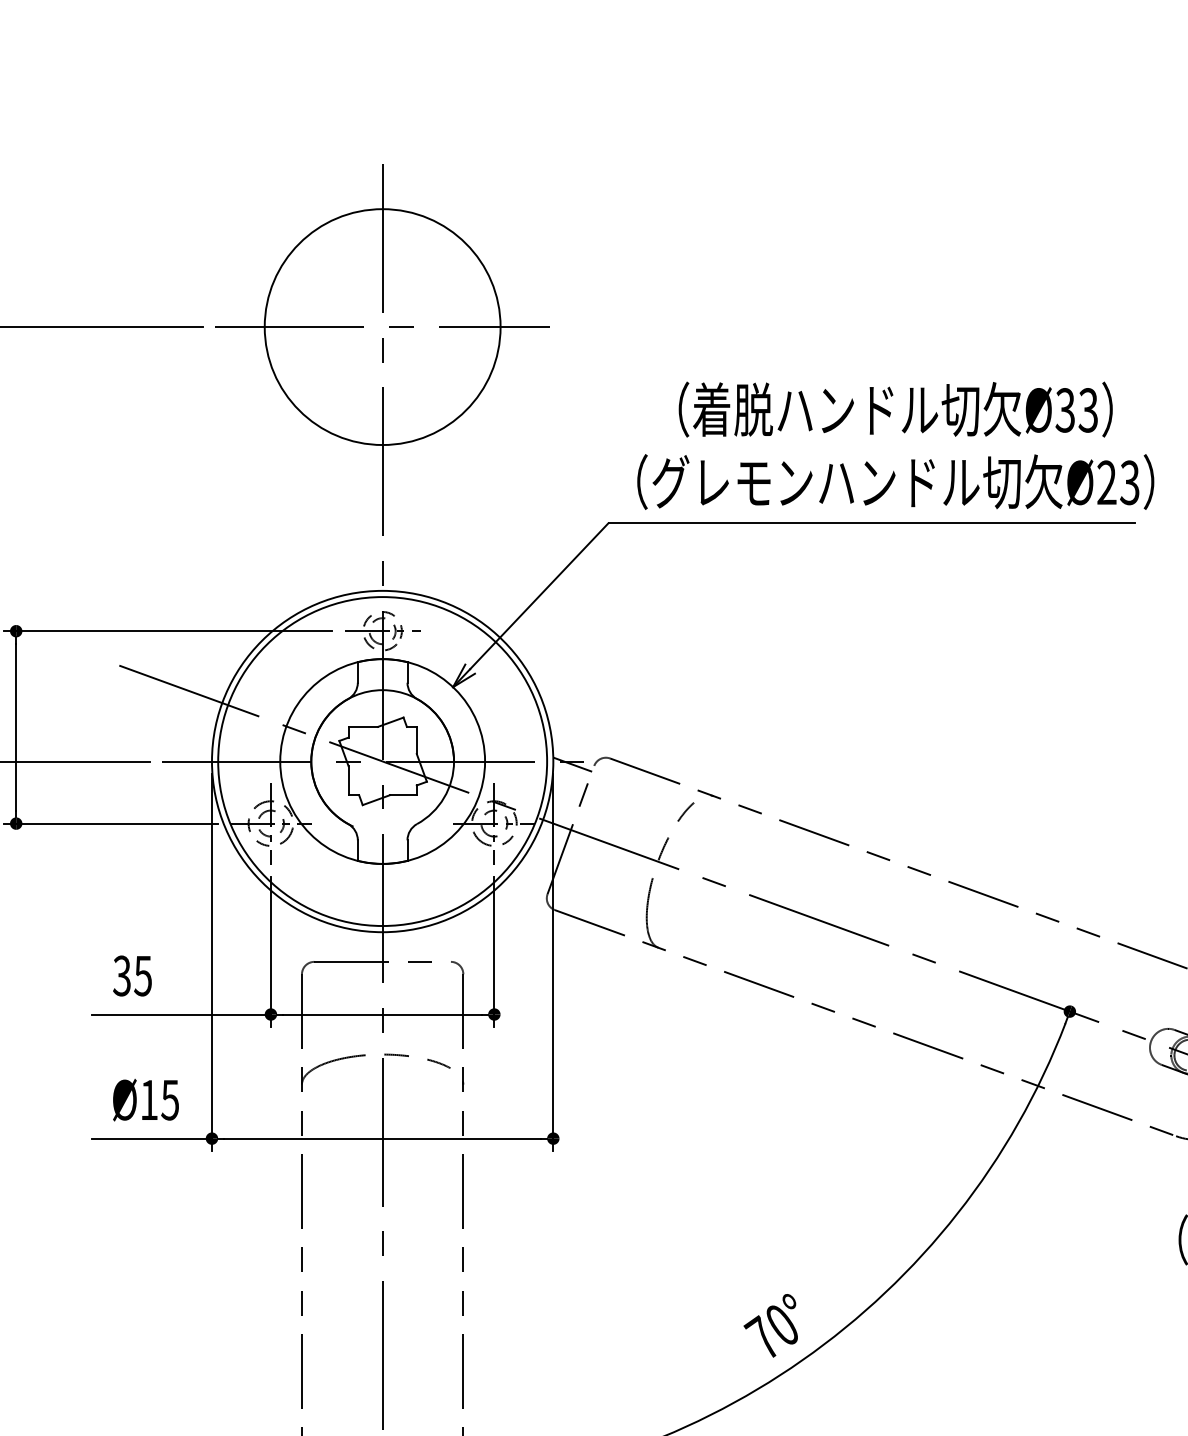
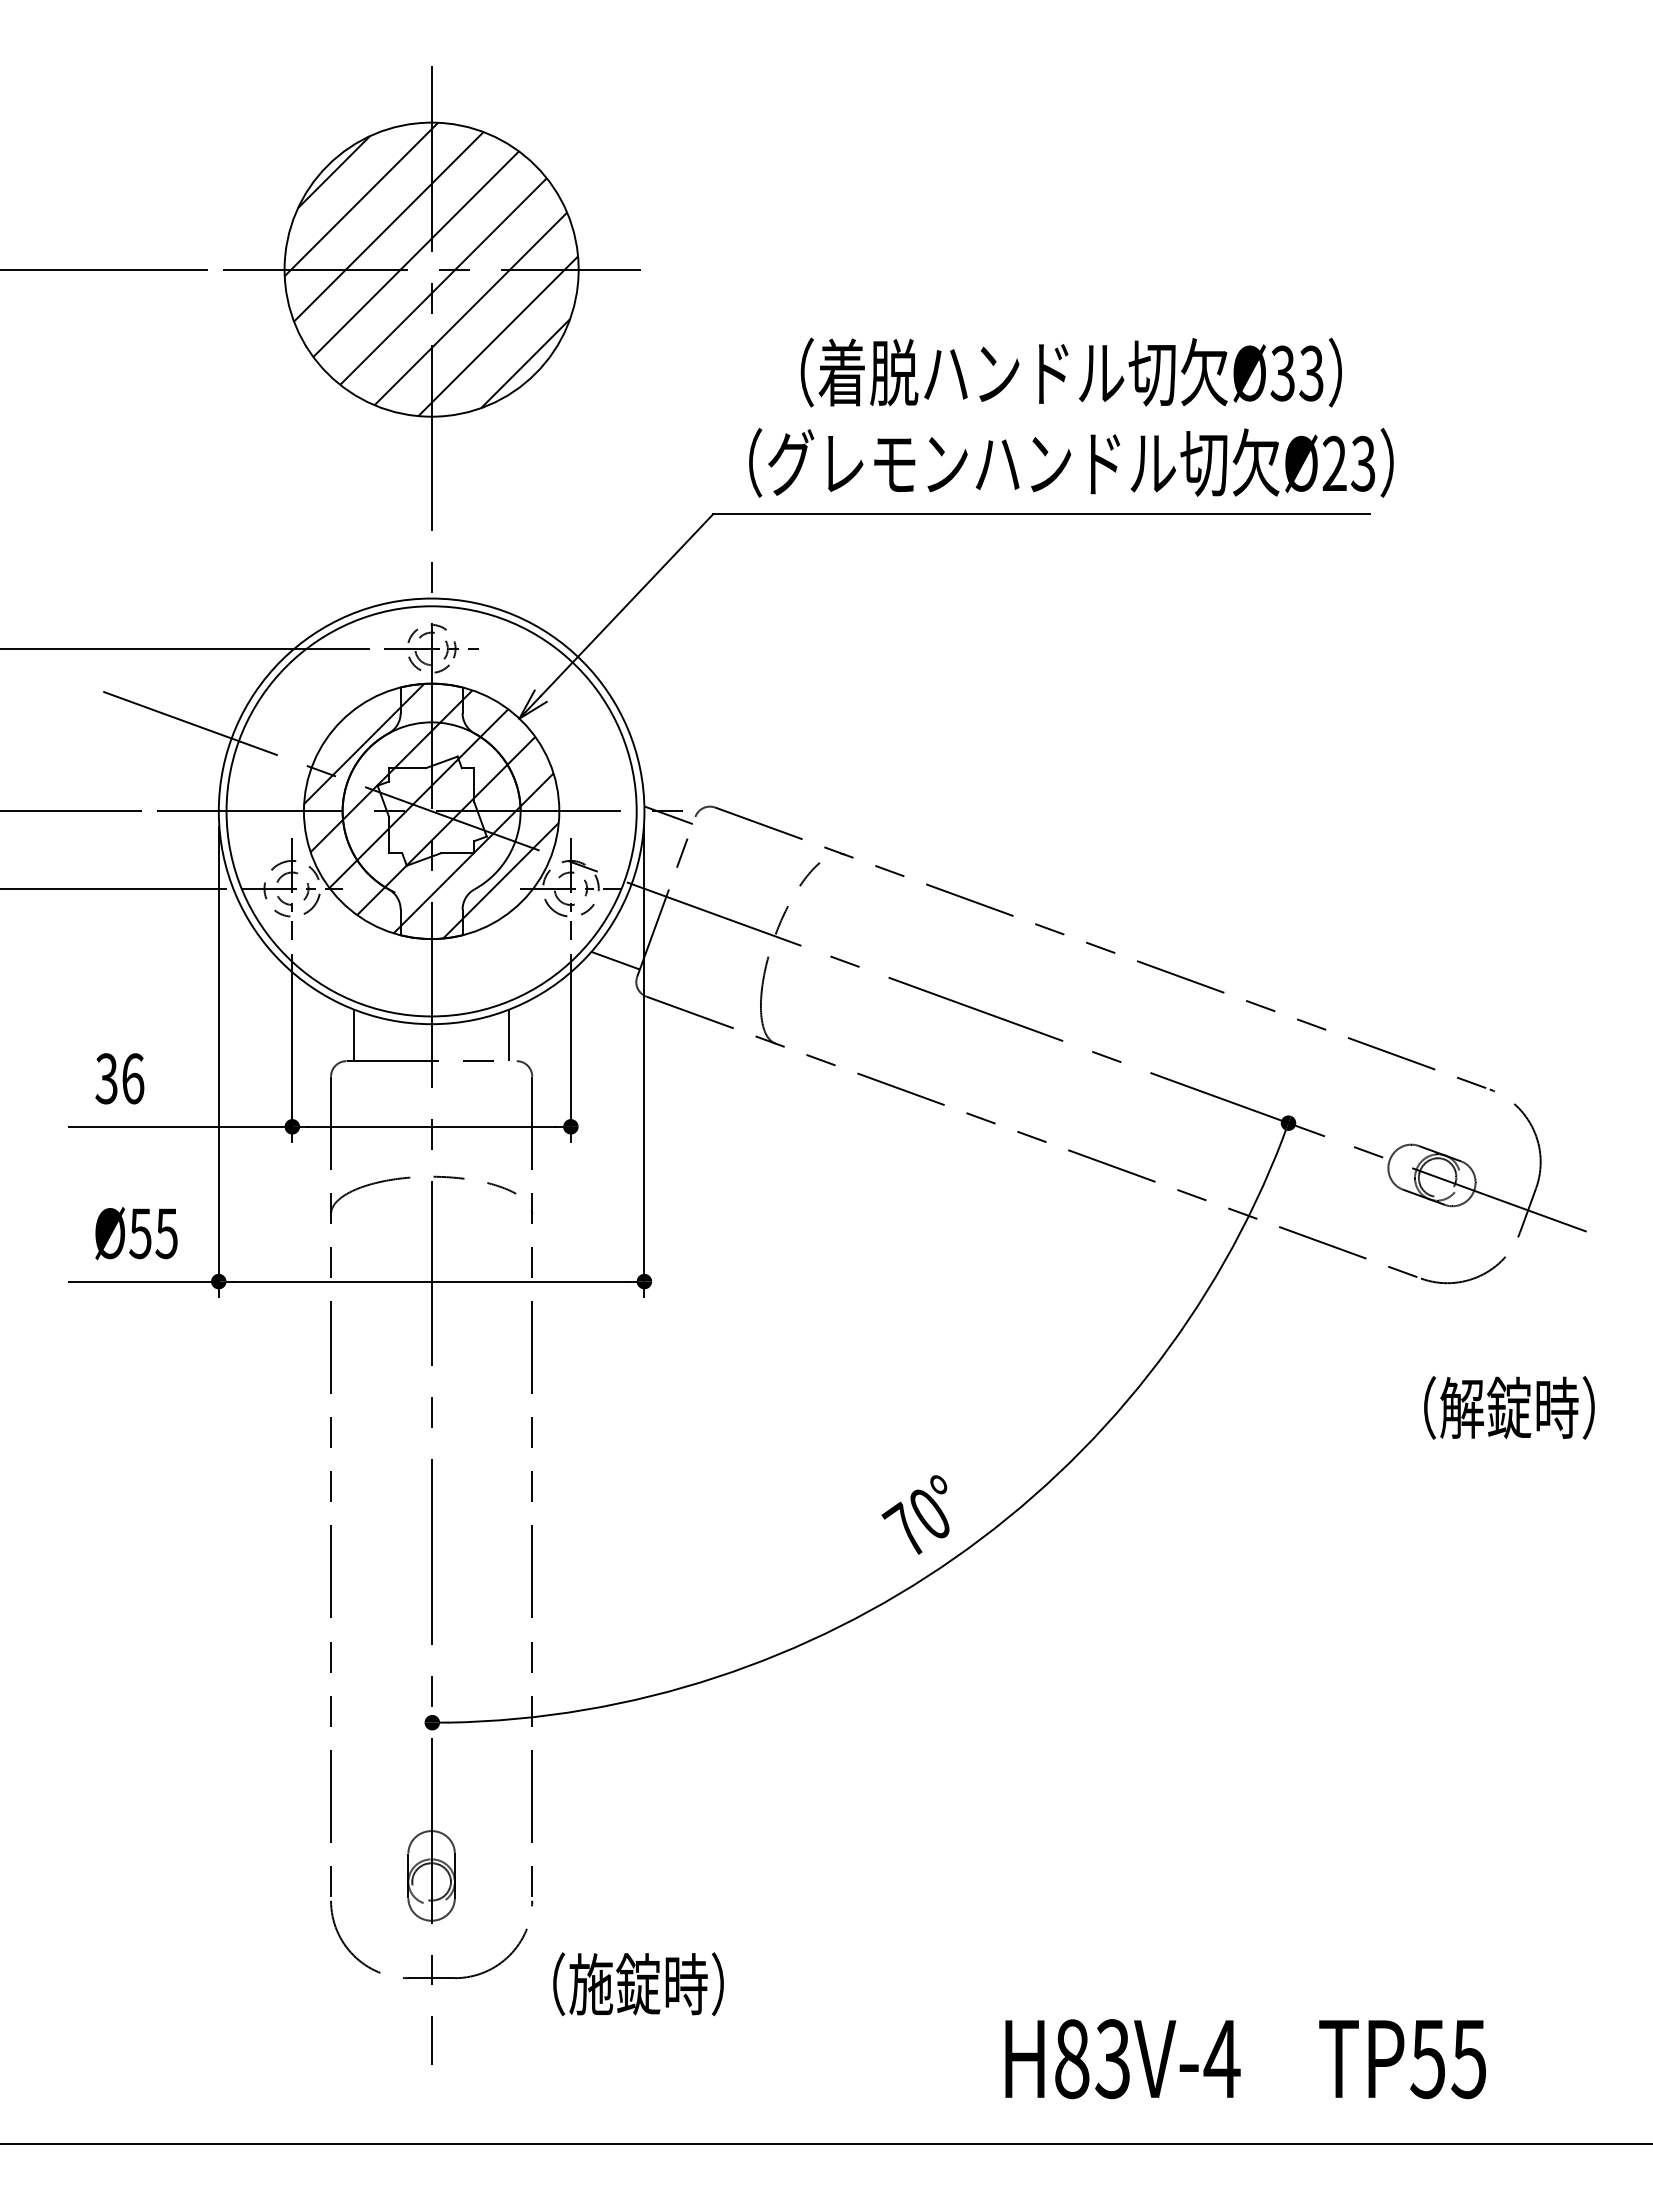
hatch: (382, 326) -> (431, 269), added
hatch: (382, 760) -> (431, 810), added
line: (530, 881) -> (615, 960), added
line: (320, 941) -> (354, 1035), added
line: (445, 941) -> (509, 1035), added
text: (142, 975) -> (132, 1078), 35 -> 36
text: (149, 1100) -> (140, 1233), Ø15 -> Ø55

